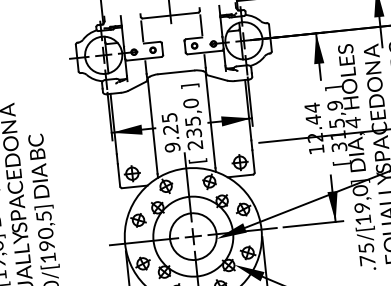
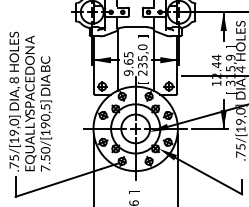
text: (170, 128) -> (128, 61), 9.25 -> 9.65

